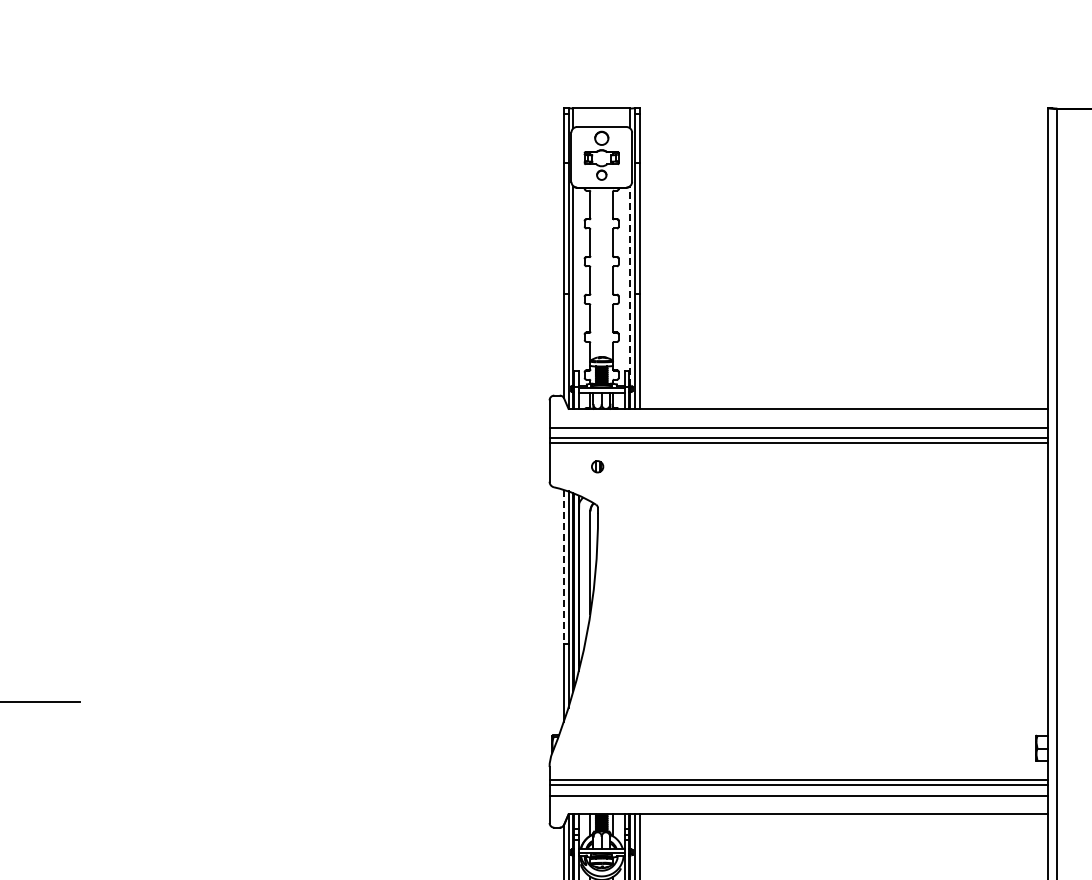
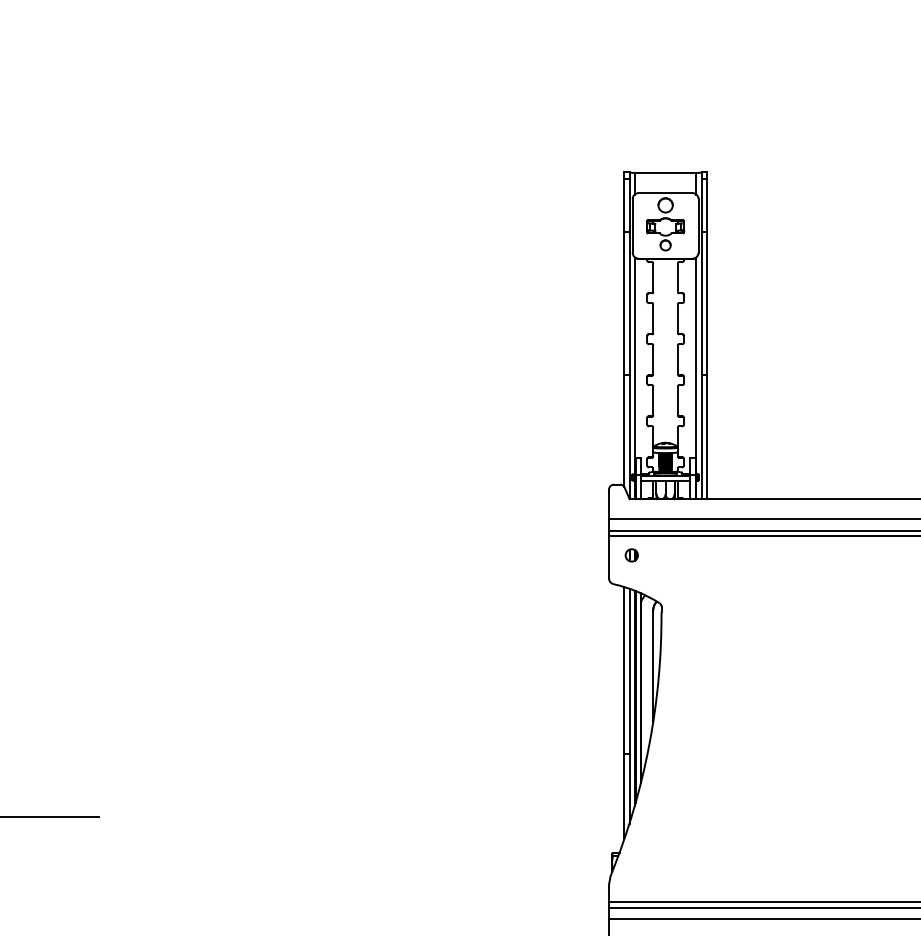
line: (630, 286) -> (696, 366), dashed -> solid
part: (597, 466) -> (631, 555), moved
line: (563, 567) -> (624, 671), dashed -> solid

